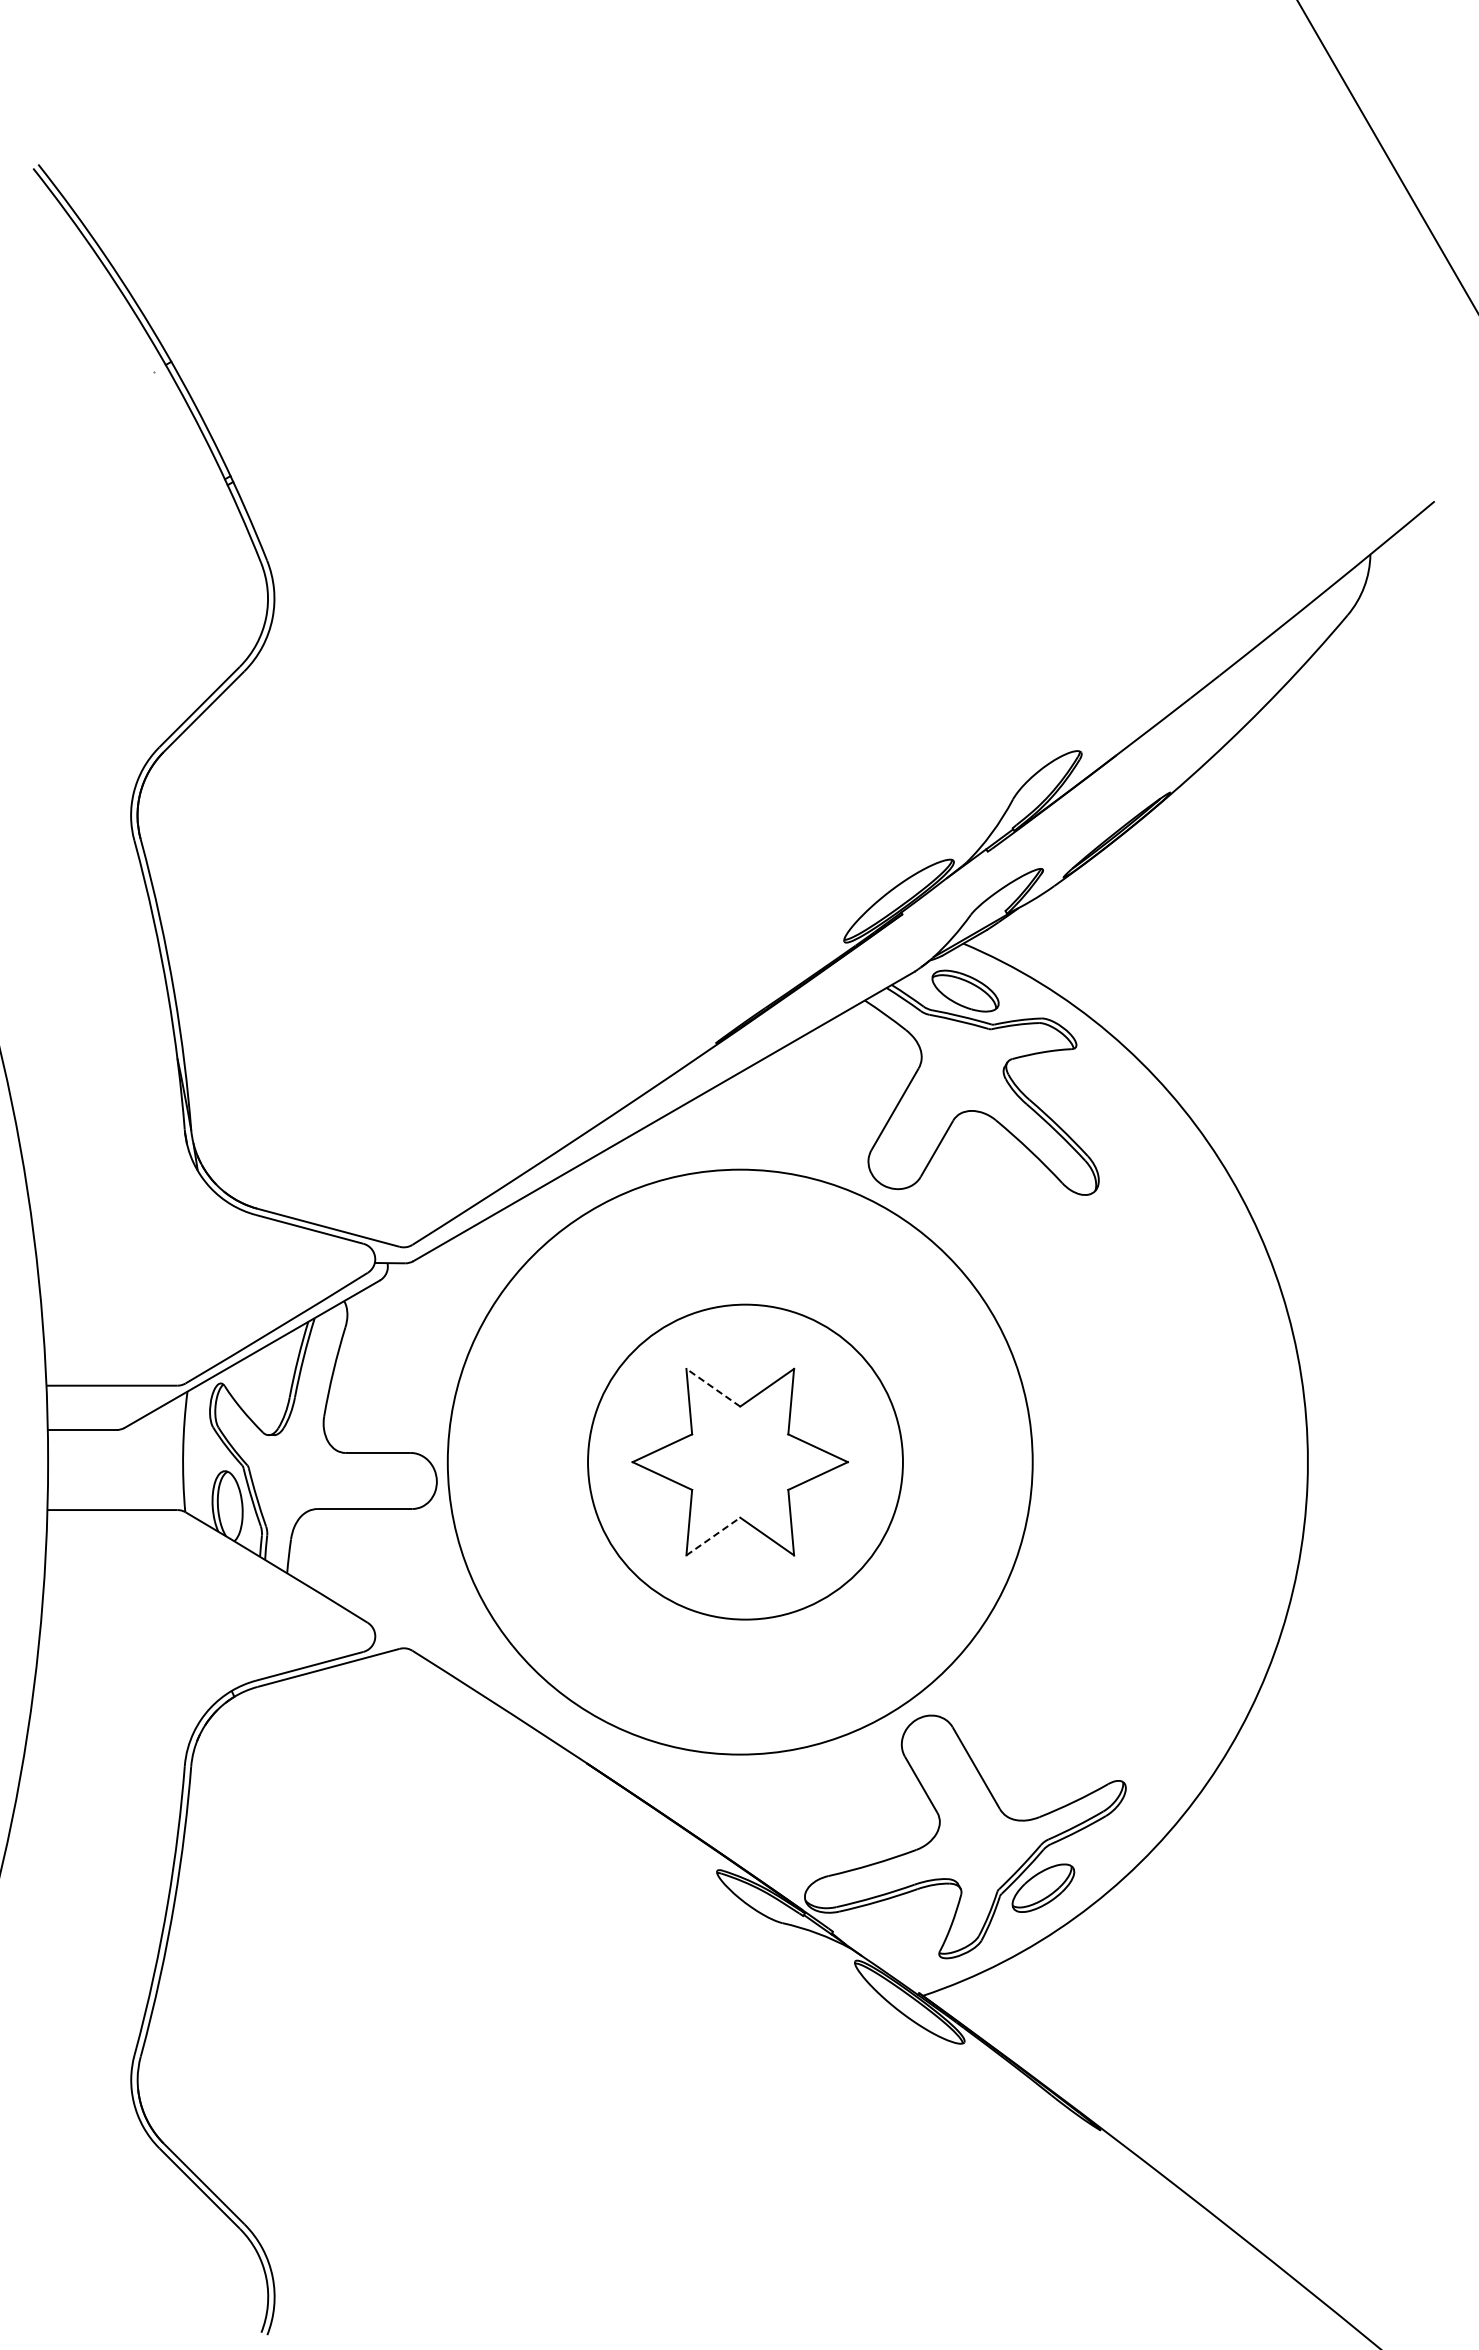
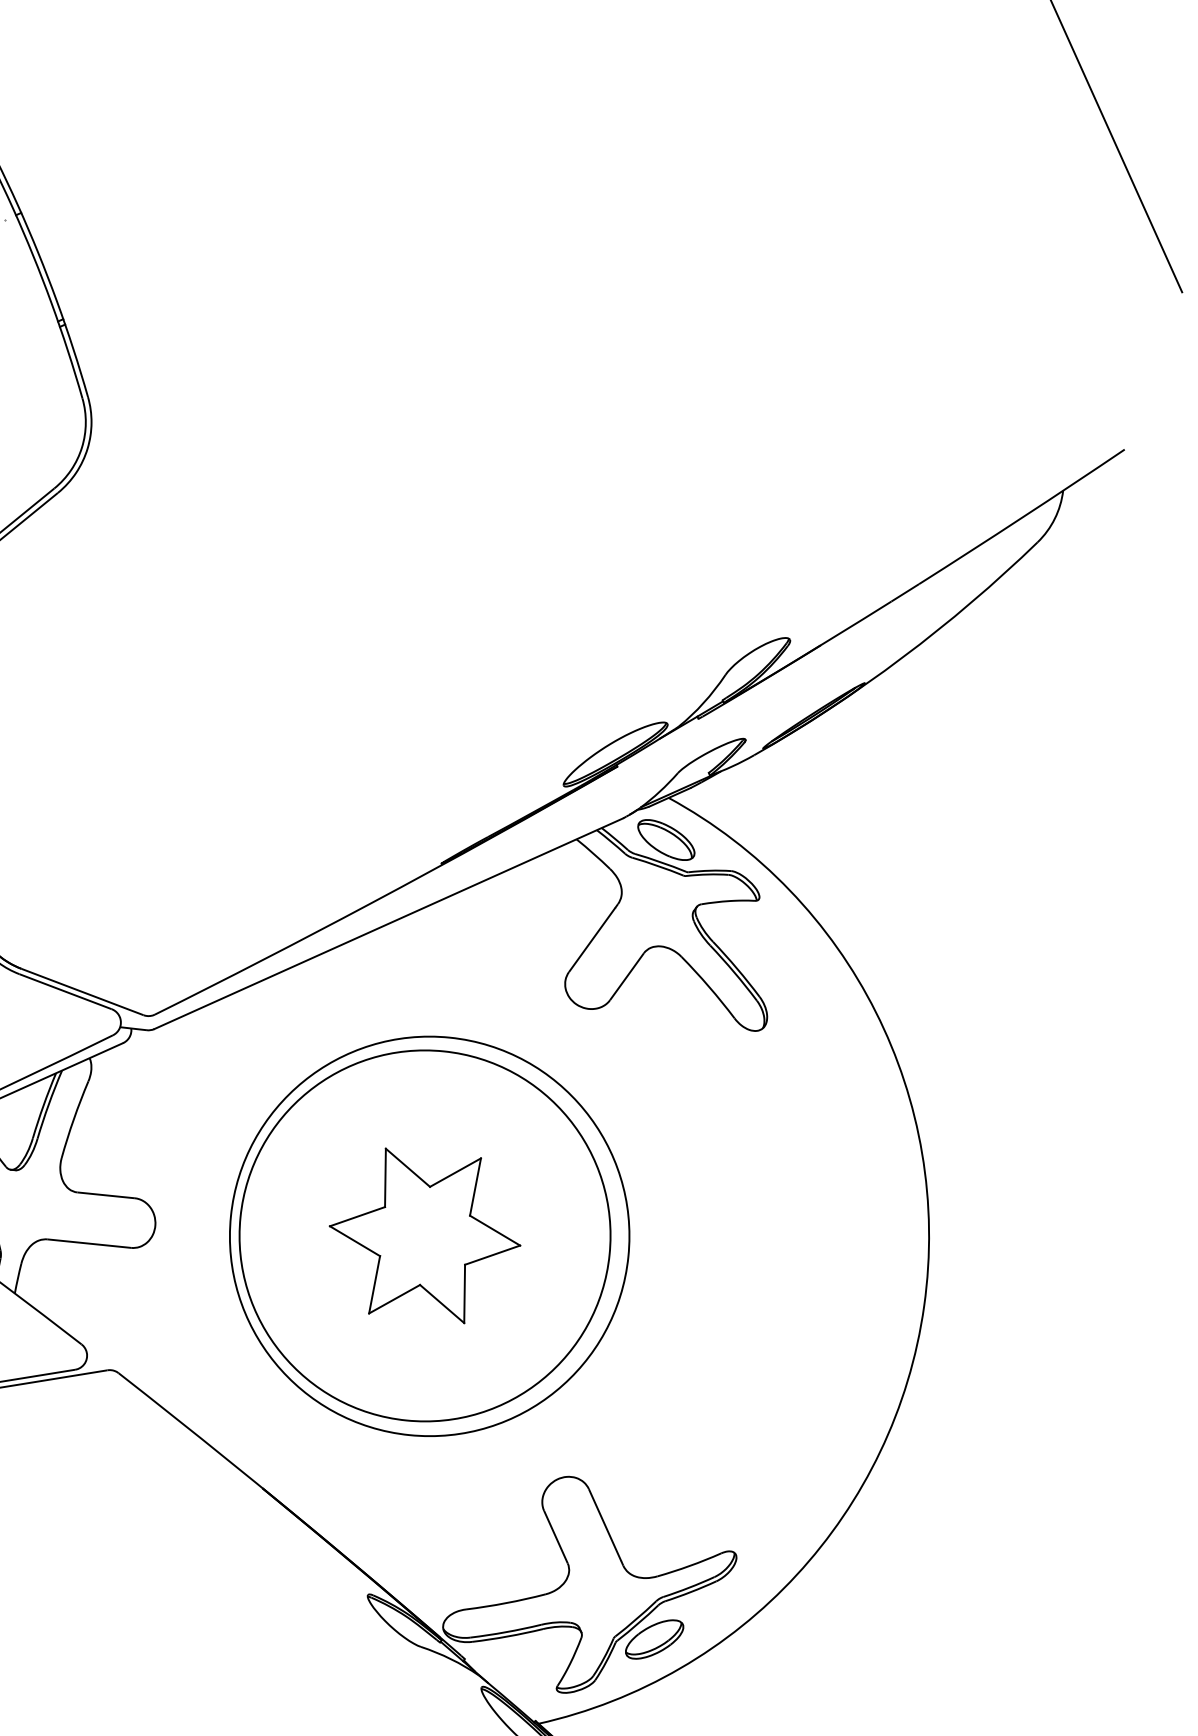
line: (713, 1387) -> (408, 1167), dashed -> solid
circle: (740, 1462) -> (425, 1236), size x0.71
circle: (745, 1462) -> (429, 1236), size x1.43
line: (713, 1536) -> (394, 1299), dashed -> solid

